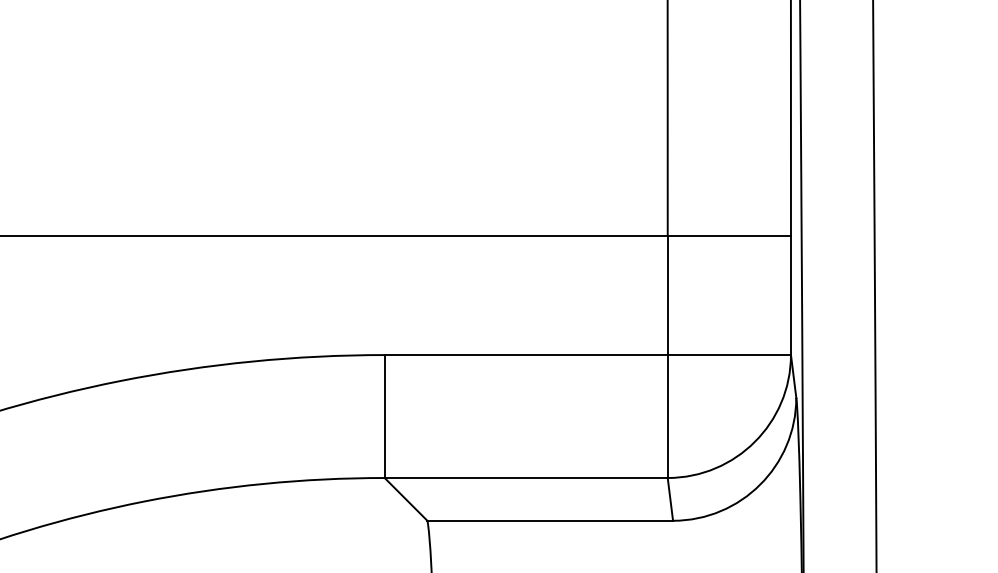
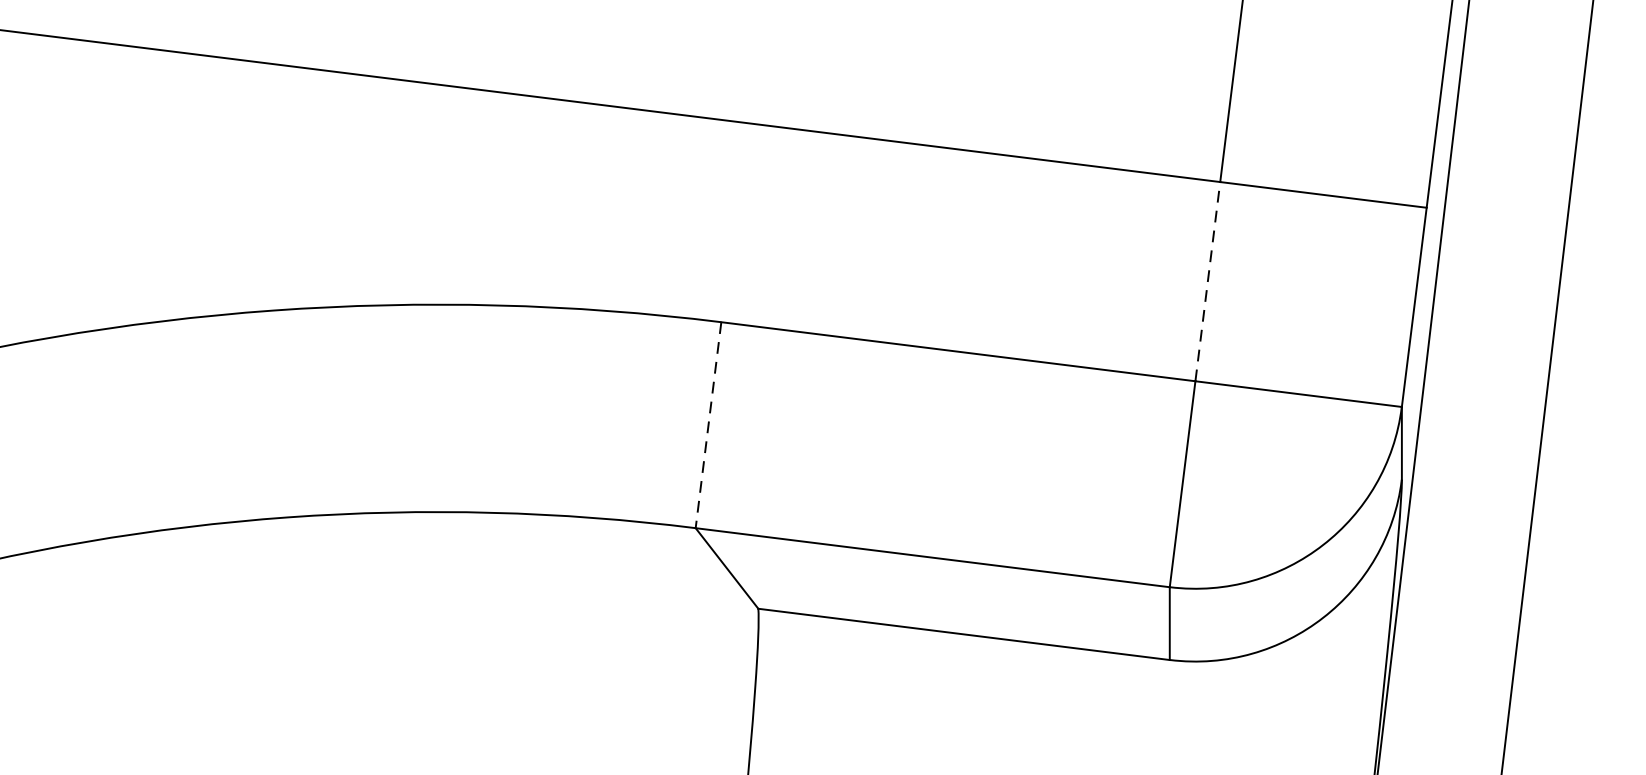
line: (667, 295) -> (1207, 281), solid -> dashed
line: (384, 417) -> (707, 426), solid -> dashed

